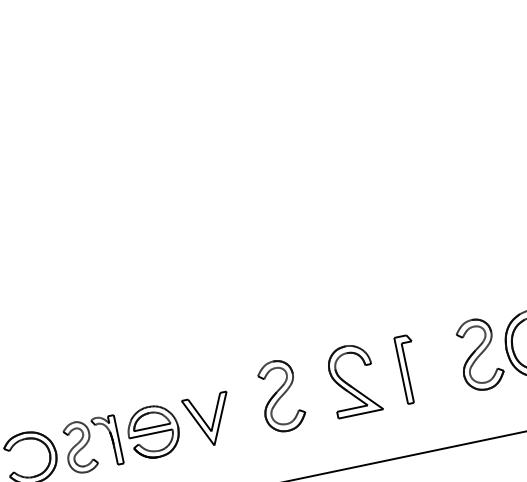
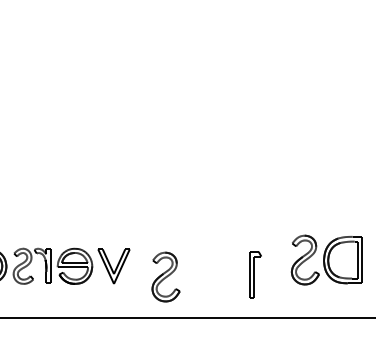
part: (408, 368) -> (255, 274), moved
part: (352, 378) -> (216, 258), removed
part: (280, 395) -> (165, 276), moved

